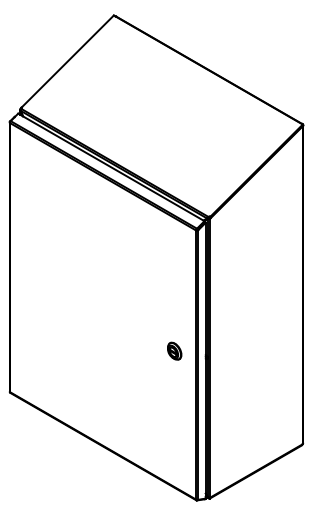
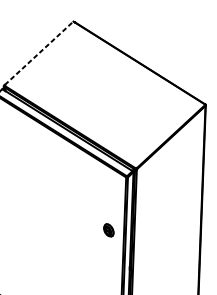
line: (68, 61) -> (39, 53), solid -> dashed
part: (174, 350) -> (108, 229), moved

